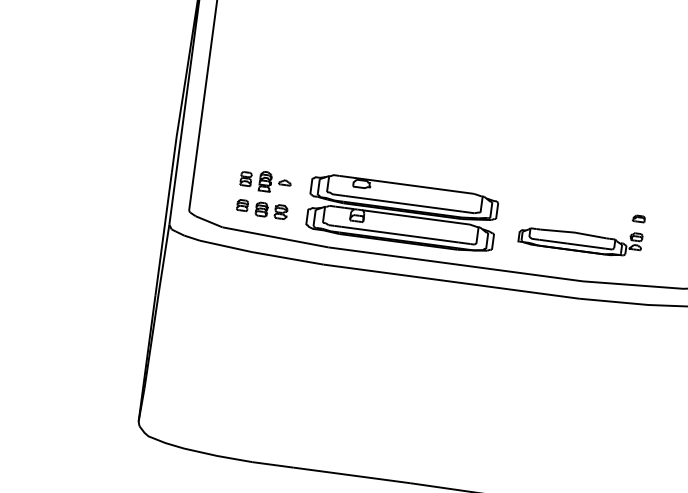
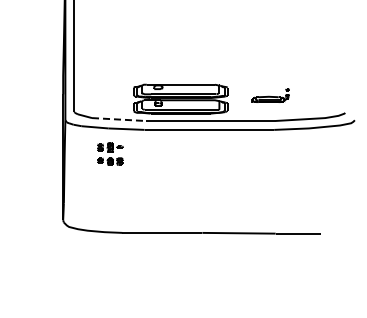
part: (264, 193) -> (110, 153), moved
part: (580, 229) -> (270, 95), size x0.6
line: (276, 237) -> (119, 119), solid -> dashed

